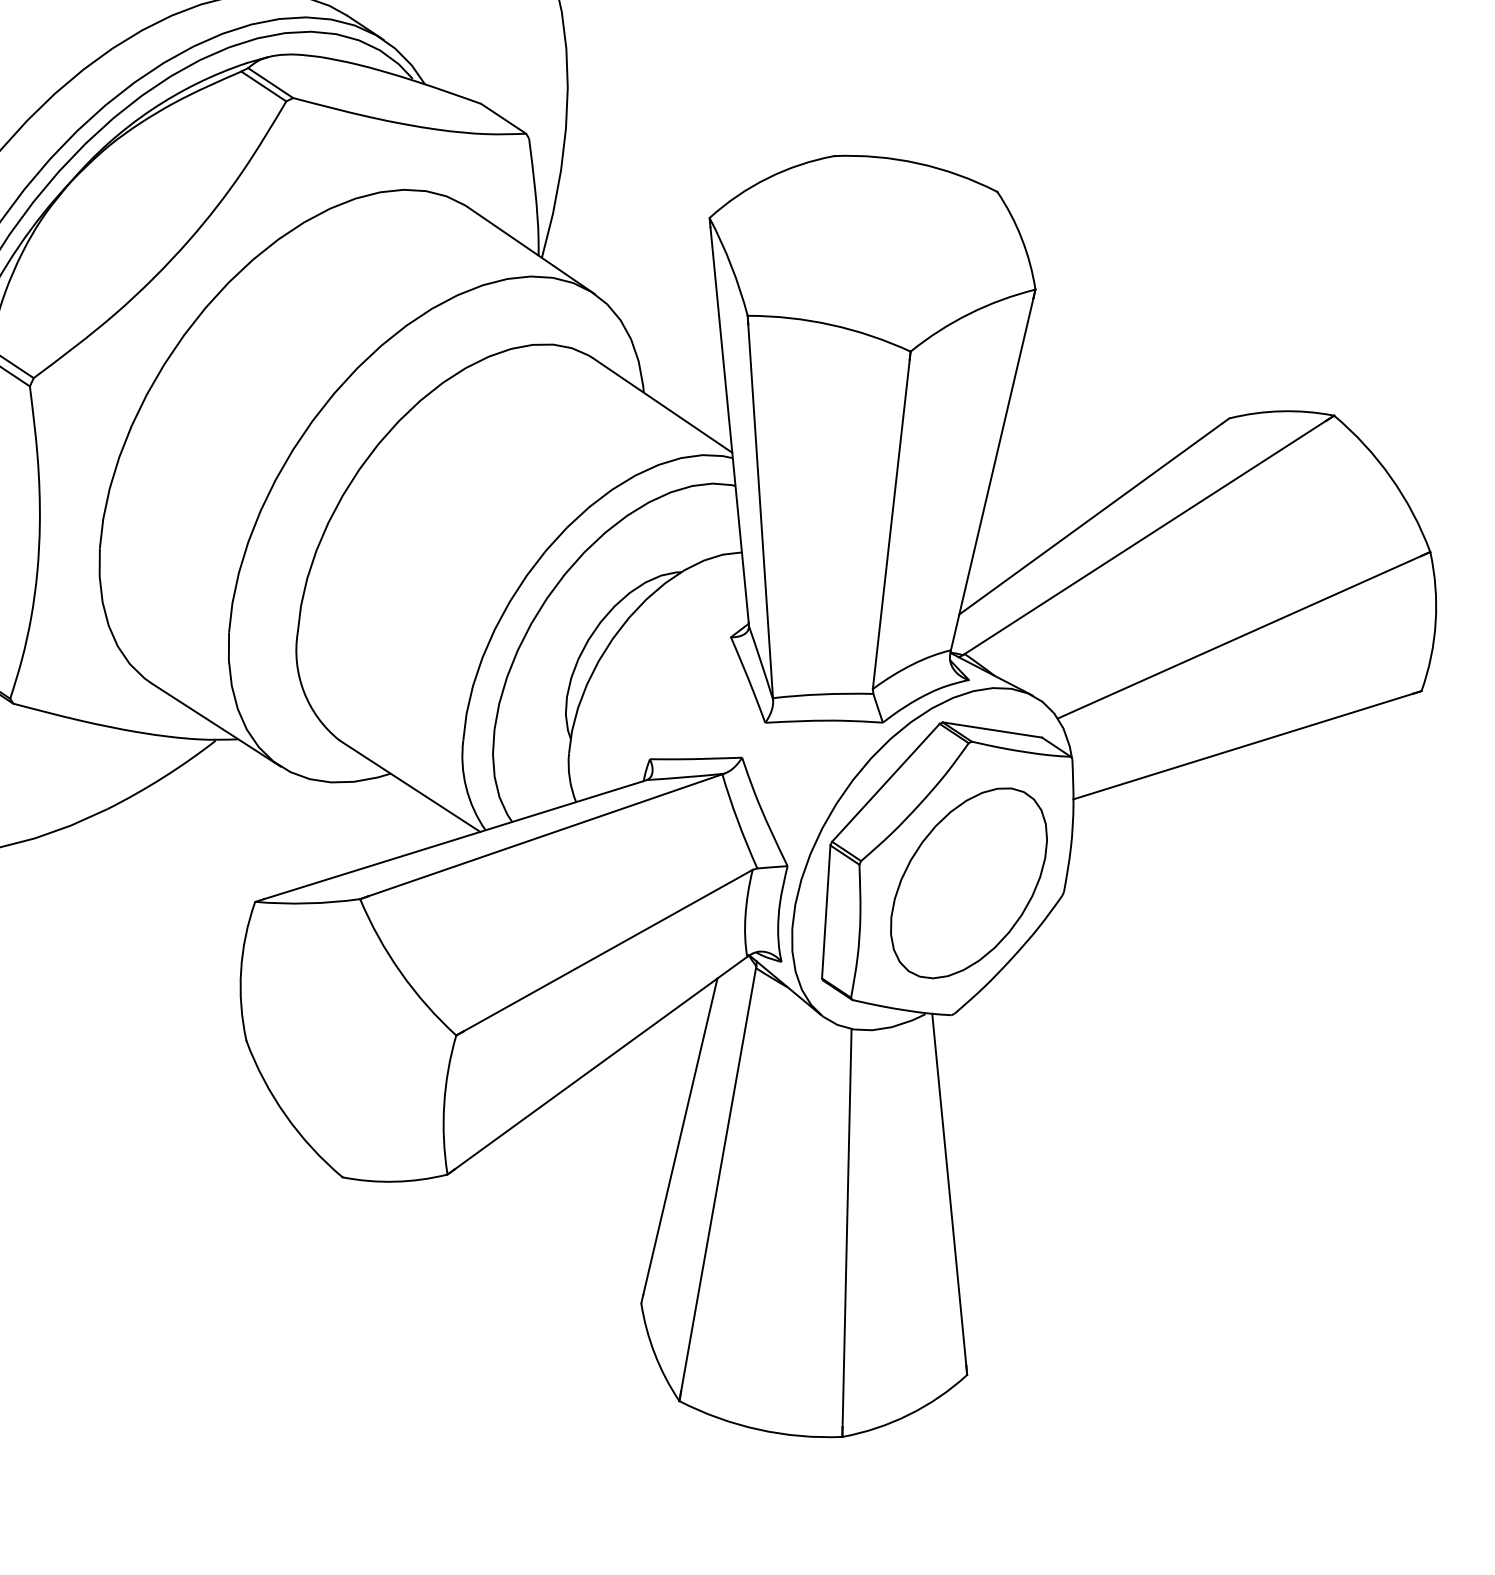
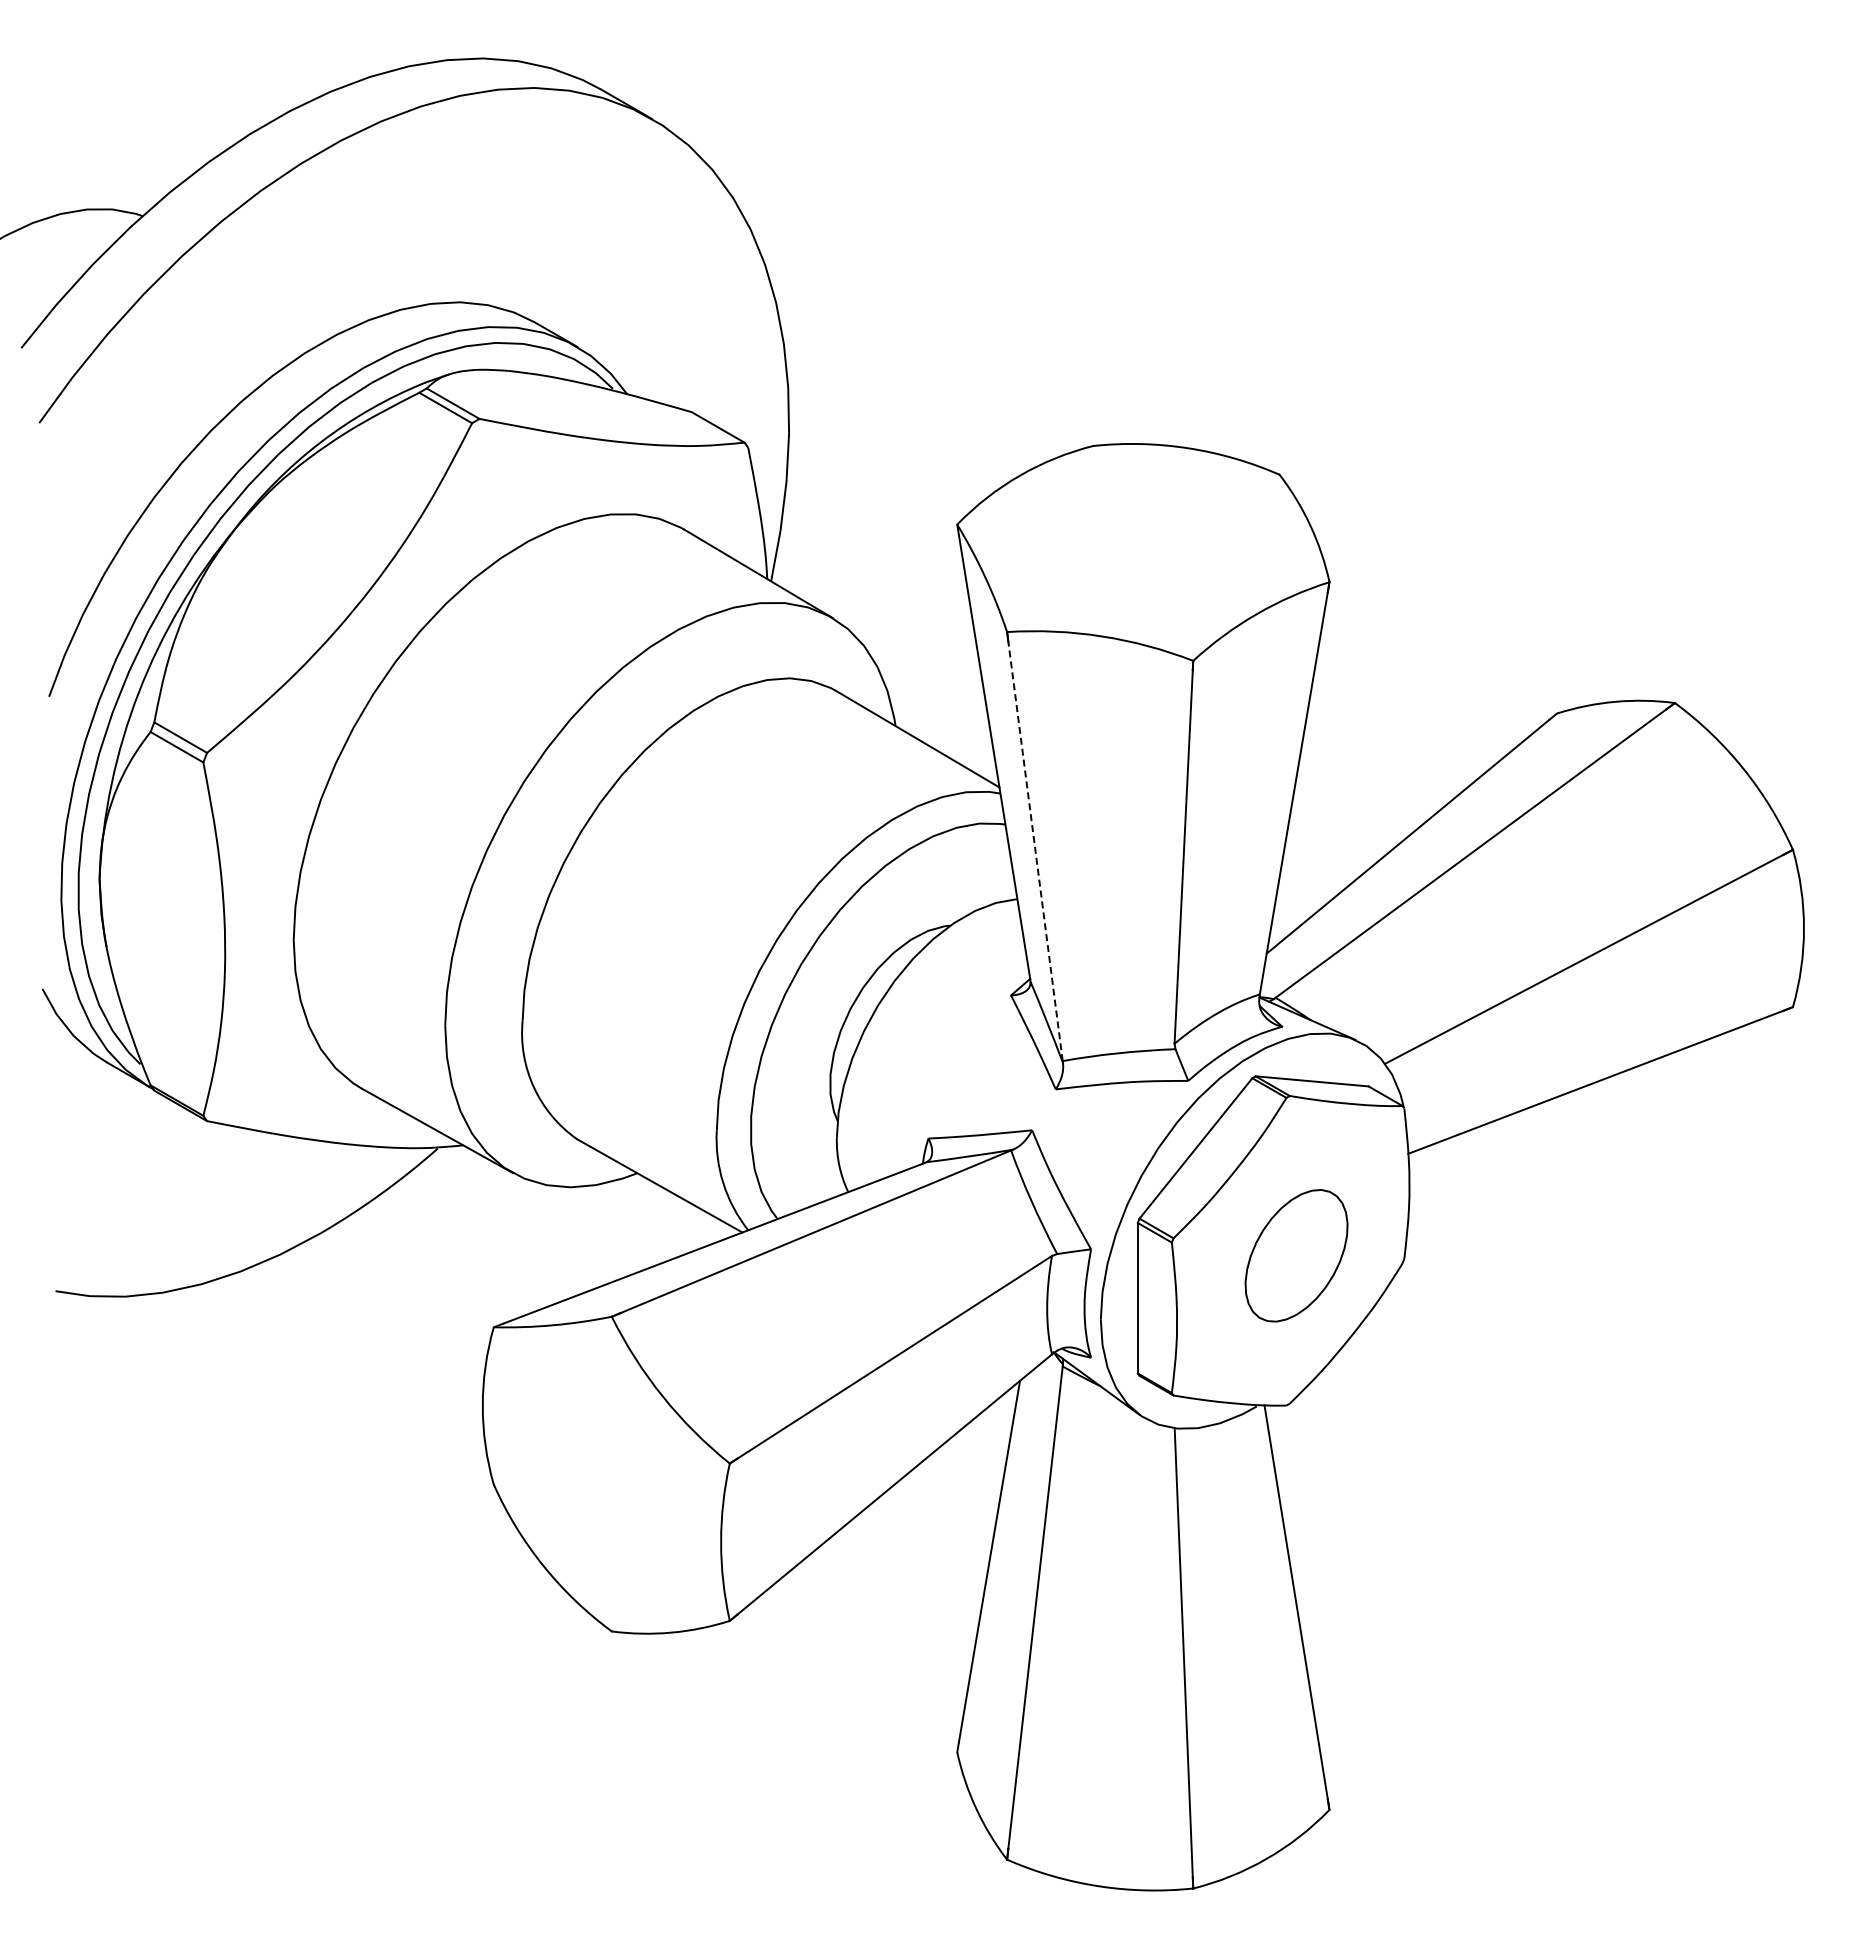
line: (760, 511) -> (1035, 851), solid -> dashed
part: (968, 883) -> (1296, 1255), size x0.6

